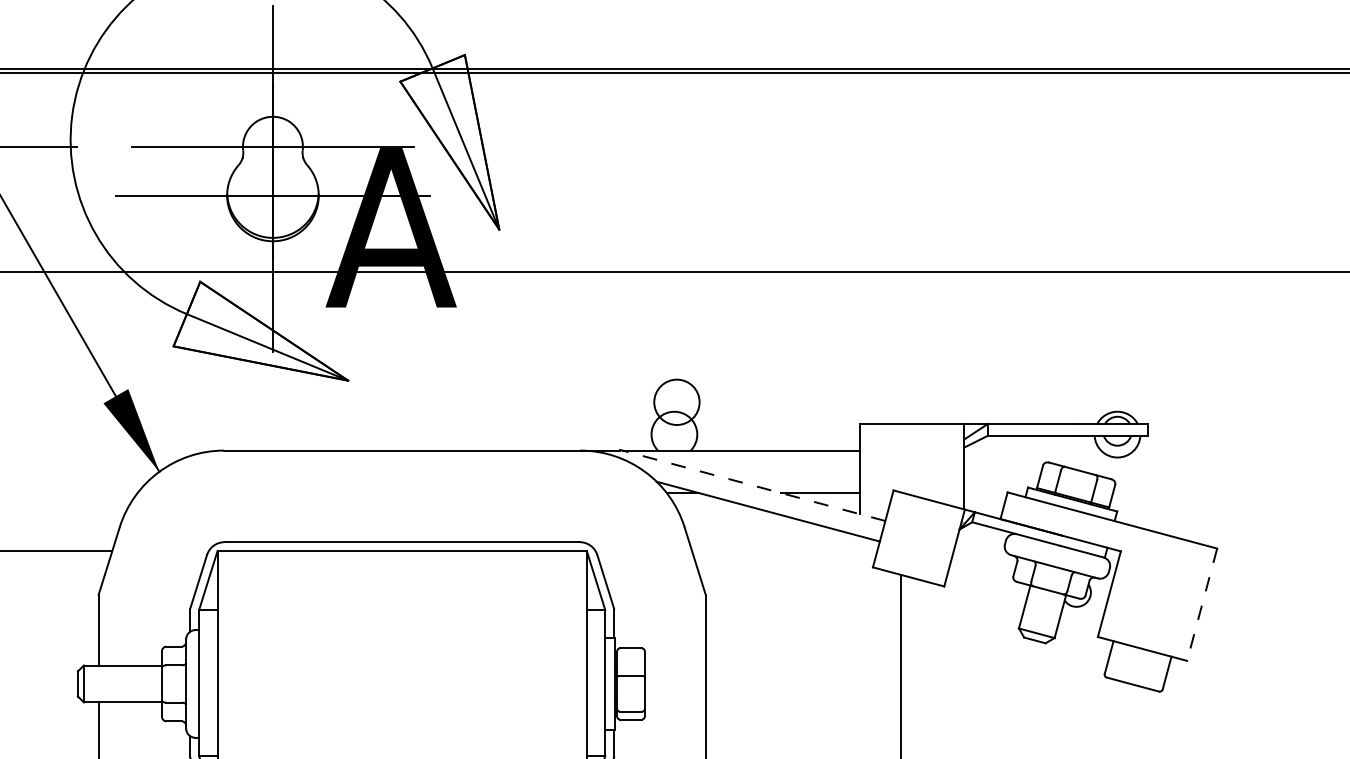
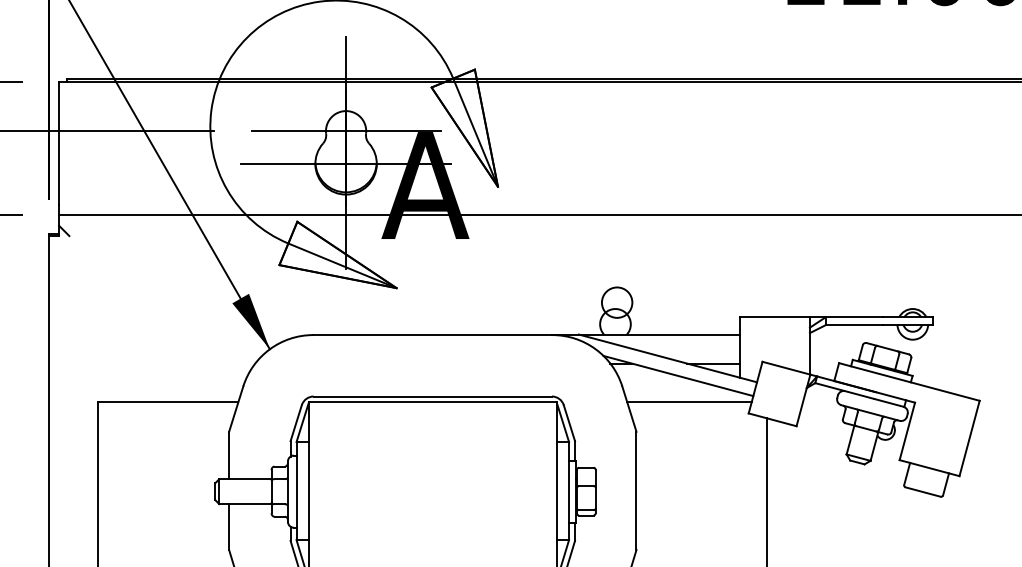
line: (751, 485) -> (667, 358), dashed -> solid
line: (784, 551) -> (689, 402), added
line: (1202, 604) -> (969, 438), dashed -> solid

